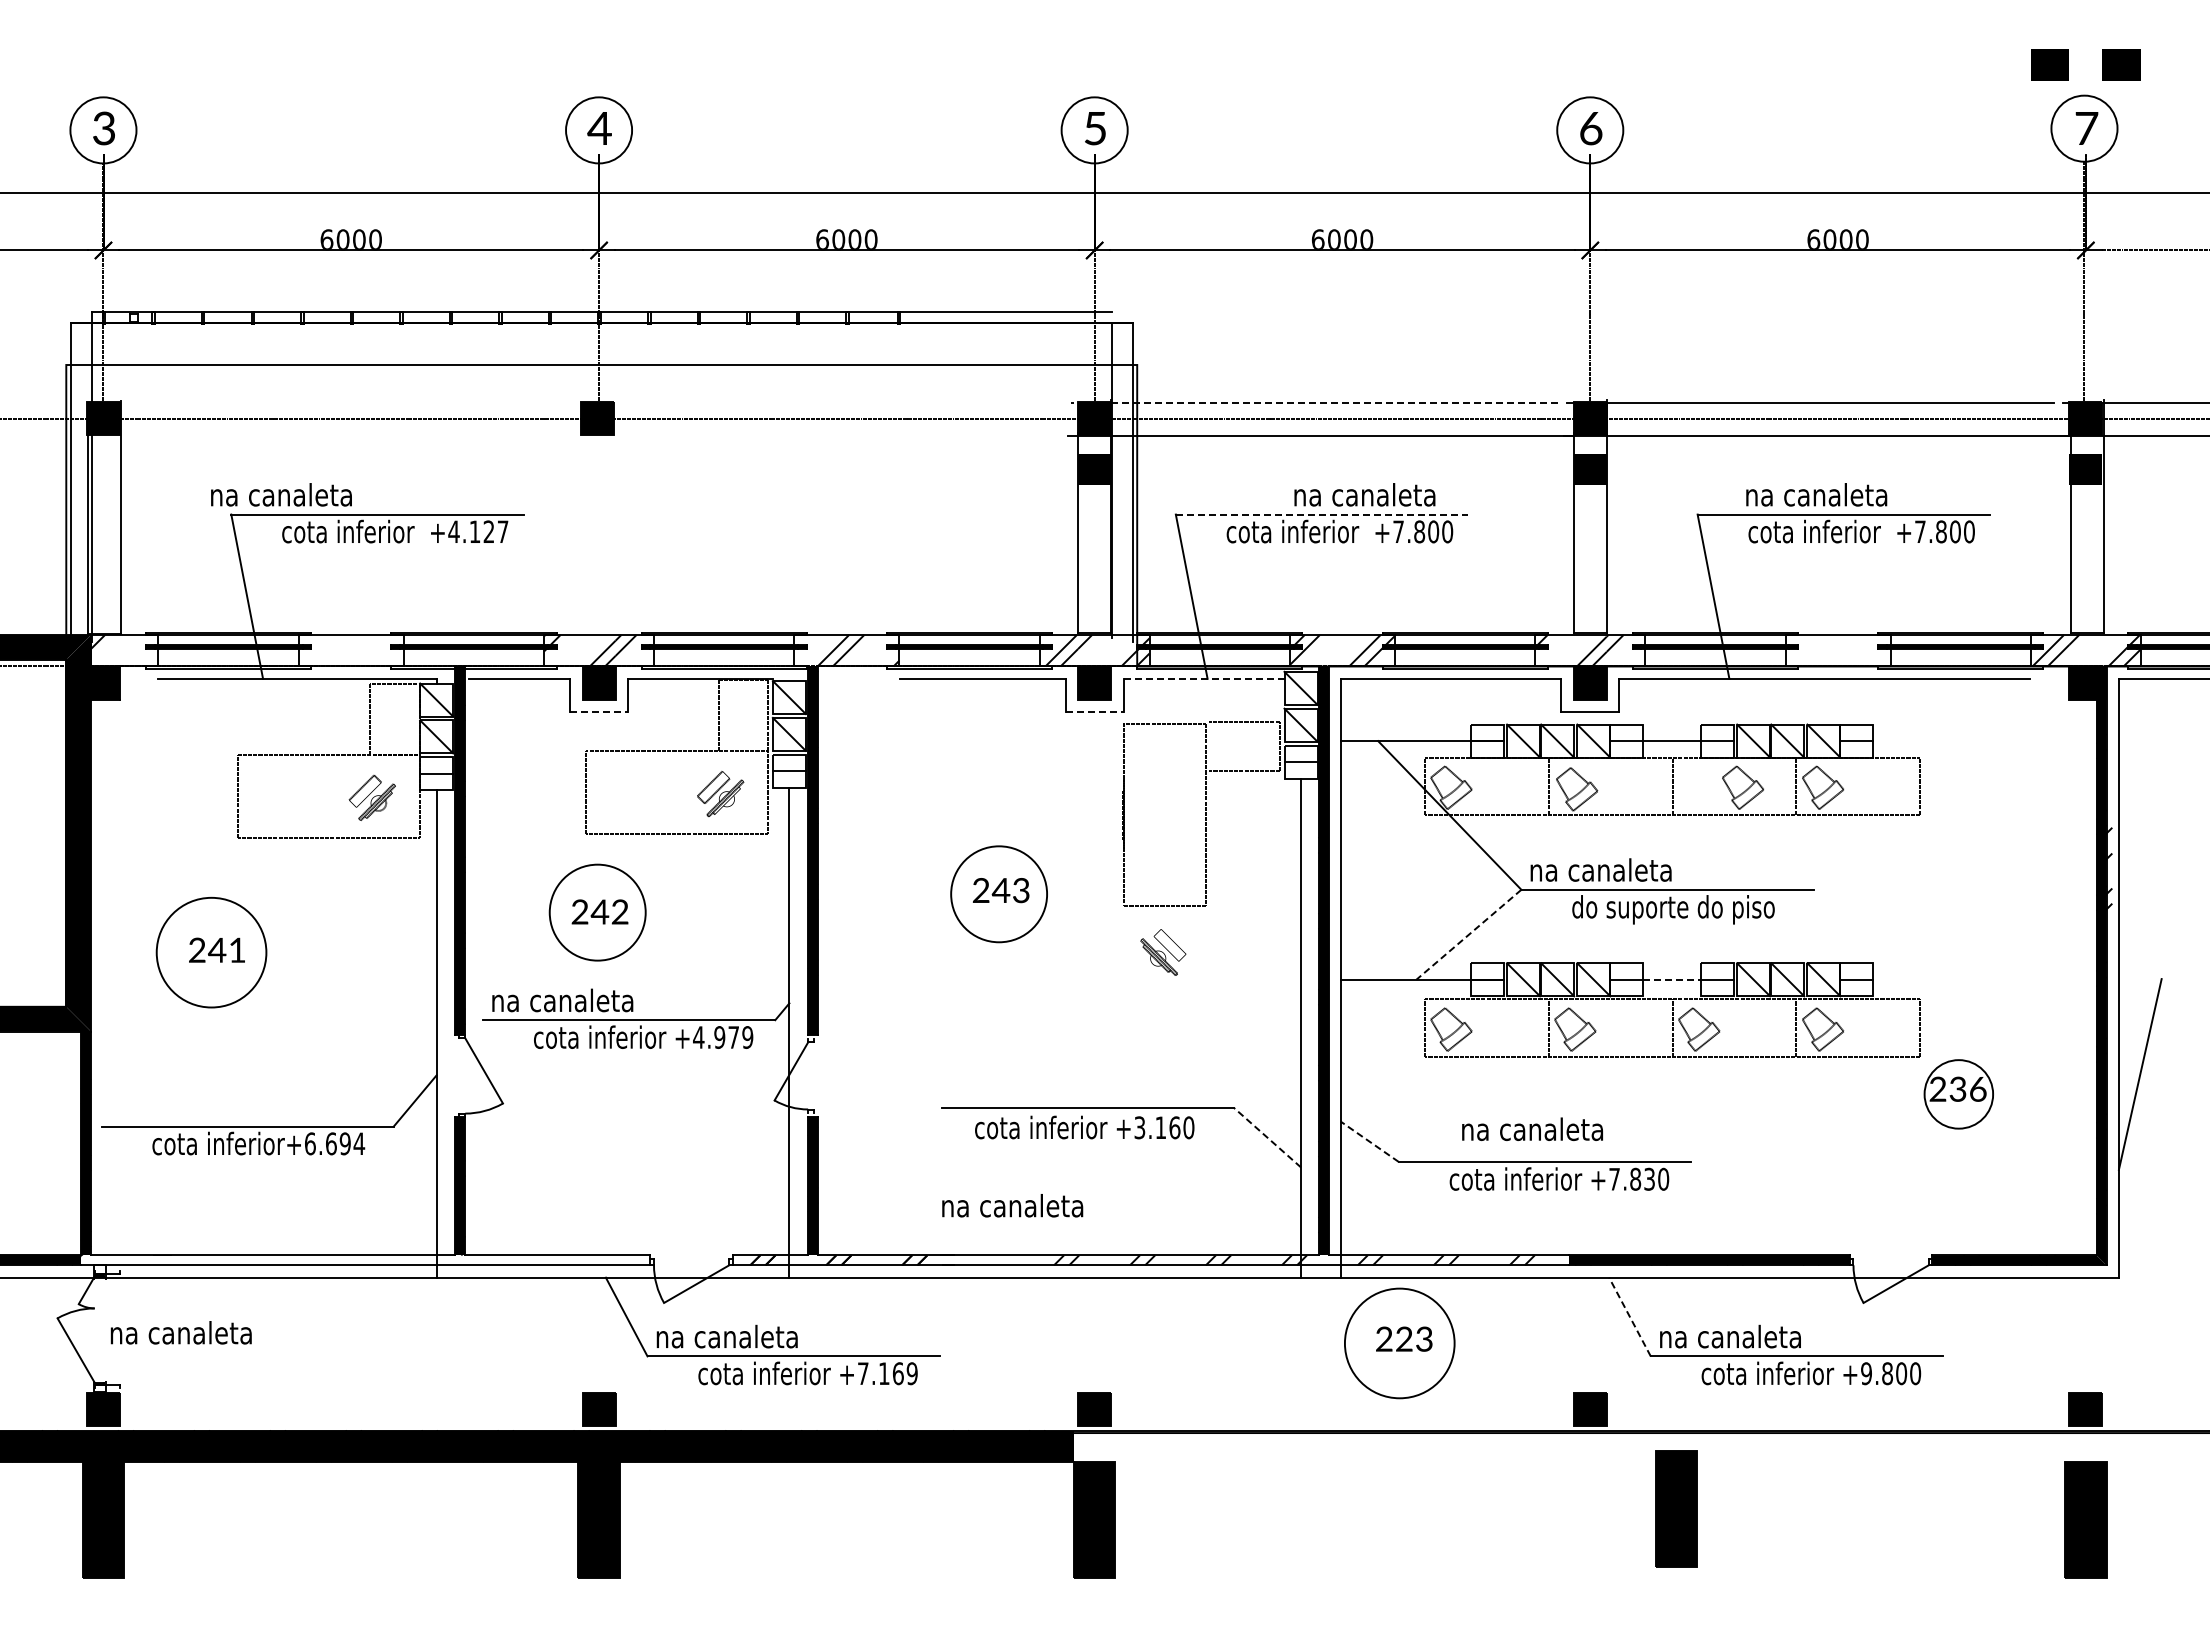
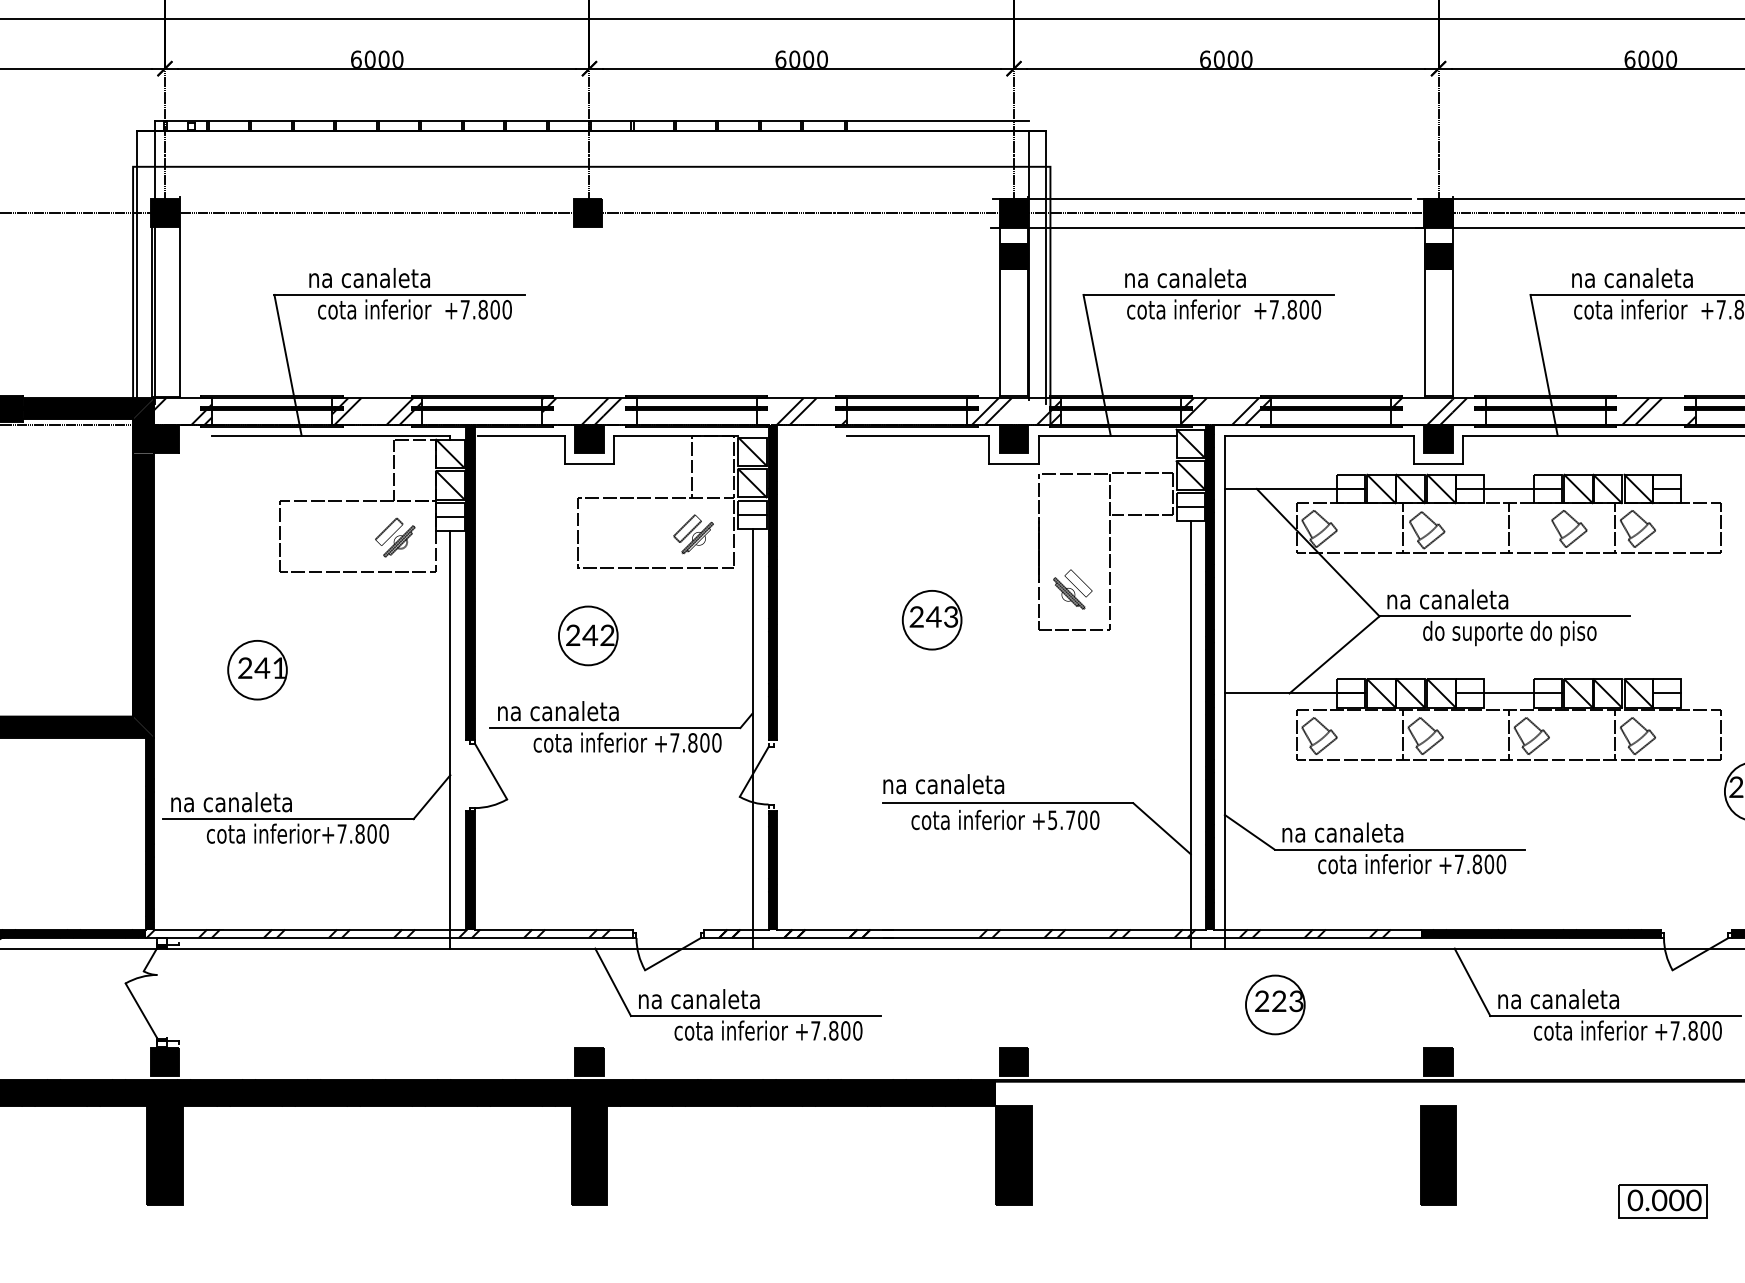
line: (1314, 403) -> (1202, 199), dashed -> solid
text: (281, 494) -> (369, 277), moved
text: (1364, 494) -> (1185, 277), moved
line: (1322, 514) -> (1209, 294), dashed -> solid
text: (478, 531) -> (486, 309), +4.127 -> +7.800
hatch: (350, 650) -> (376, 411), added
hatch: (1847, 650) -> (1658, 411), added
hatch: (146, 654) -> (201, 414), added
line: (1204, 678) -> (1108, 435), dashed -> solid
line: (599, 711) -> (589, 463), dashed -> solid
line: (1094, 711) -> (1013, 463), dashed -> solid
circle: (998, 894) -> (931, 620), size x0.71
circle: (597, 912) -> (588, 635), size x0.71
line: (1468, 935) -> (1334, 655), dashed -> solid
circle: (211, 952) -> (257, 670), size x0.62
part: (1163, 952) -> (1072, 589), moved
line: (1672, 979) -> (1508, 693), dashed -> solid
text: (723, 1037) -> (696, 742), +4.979 -> +7.800
text: (1157, 1127) -> (1067, 819), +3.160 -> +5.700
text: (1532, 1128) -> (1342, 831), moved
line: (1267, 1137) -> (1162, 828), dashed -> solid
line: (1369, 1141) -> (1249, 831), dashed -> solid
text: (335, 1143) -> (363, 833), inferior+6.694 -> inferior+7.800
text: (1649, 1178) -> (1489, 863), +7.830 -> +7.800
text: (1012, 1205) -> (943, 783), moved
hatch: (352, 1260) -> (378, 933), added
line: (1629, 1317) -> (1472, 982), dashed -> solid
text: (180, 1332) -> (230, 801), moved
circle: (1399, 1343) -> (1275, 1004), size x0.62
text: (897, 1373) -> (845, 1030), +7.169 -> +7.800
text: (1866, 1373) -> (1675, 1030), +9.800 -> +7.800
part: (1676, 1508) -> (1438, 1155), moved
part: (1851, 1573) -> (1662, 1202), added

